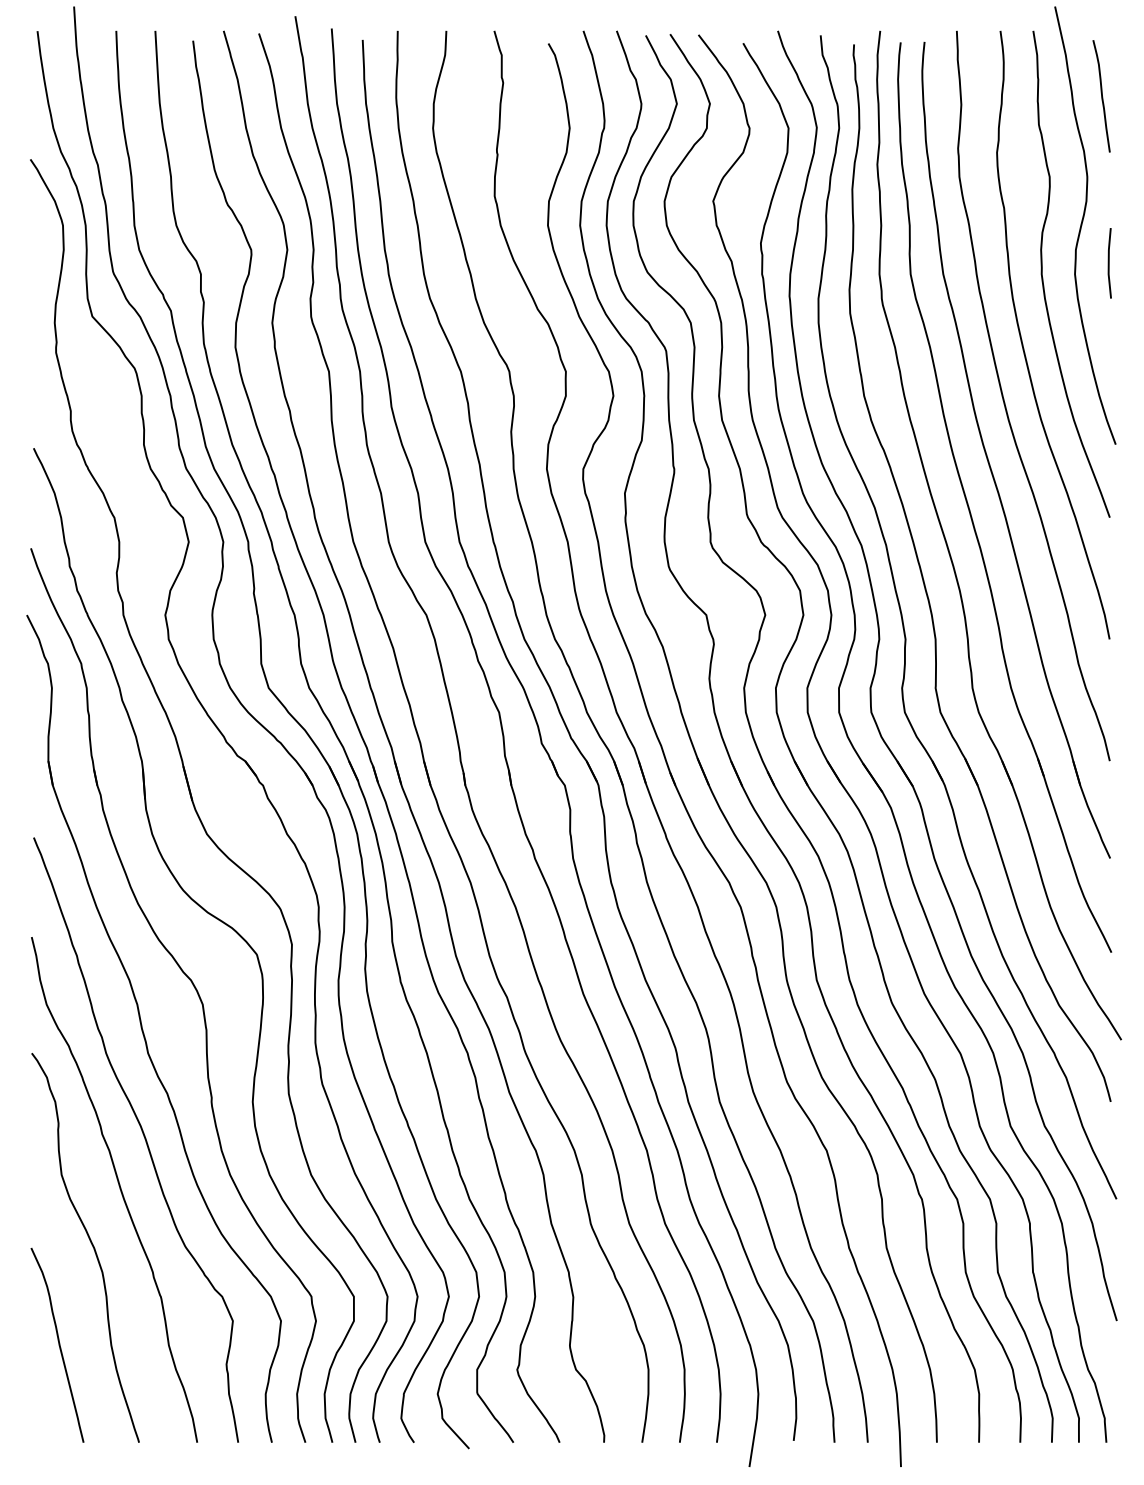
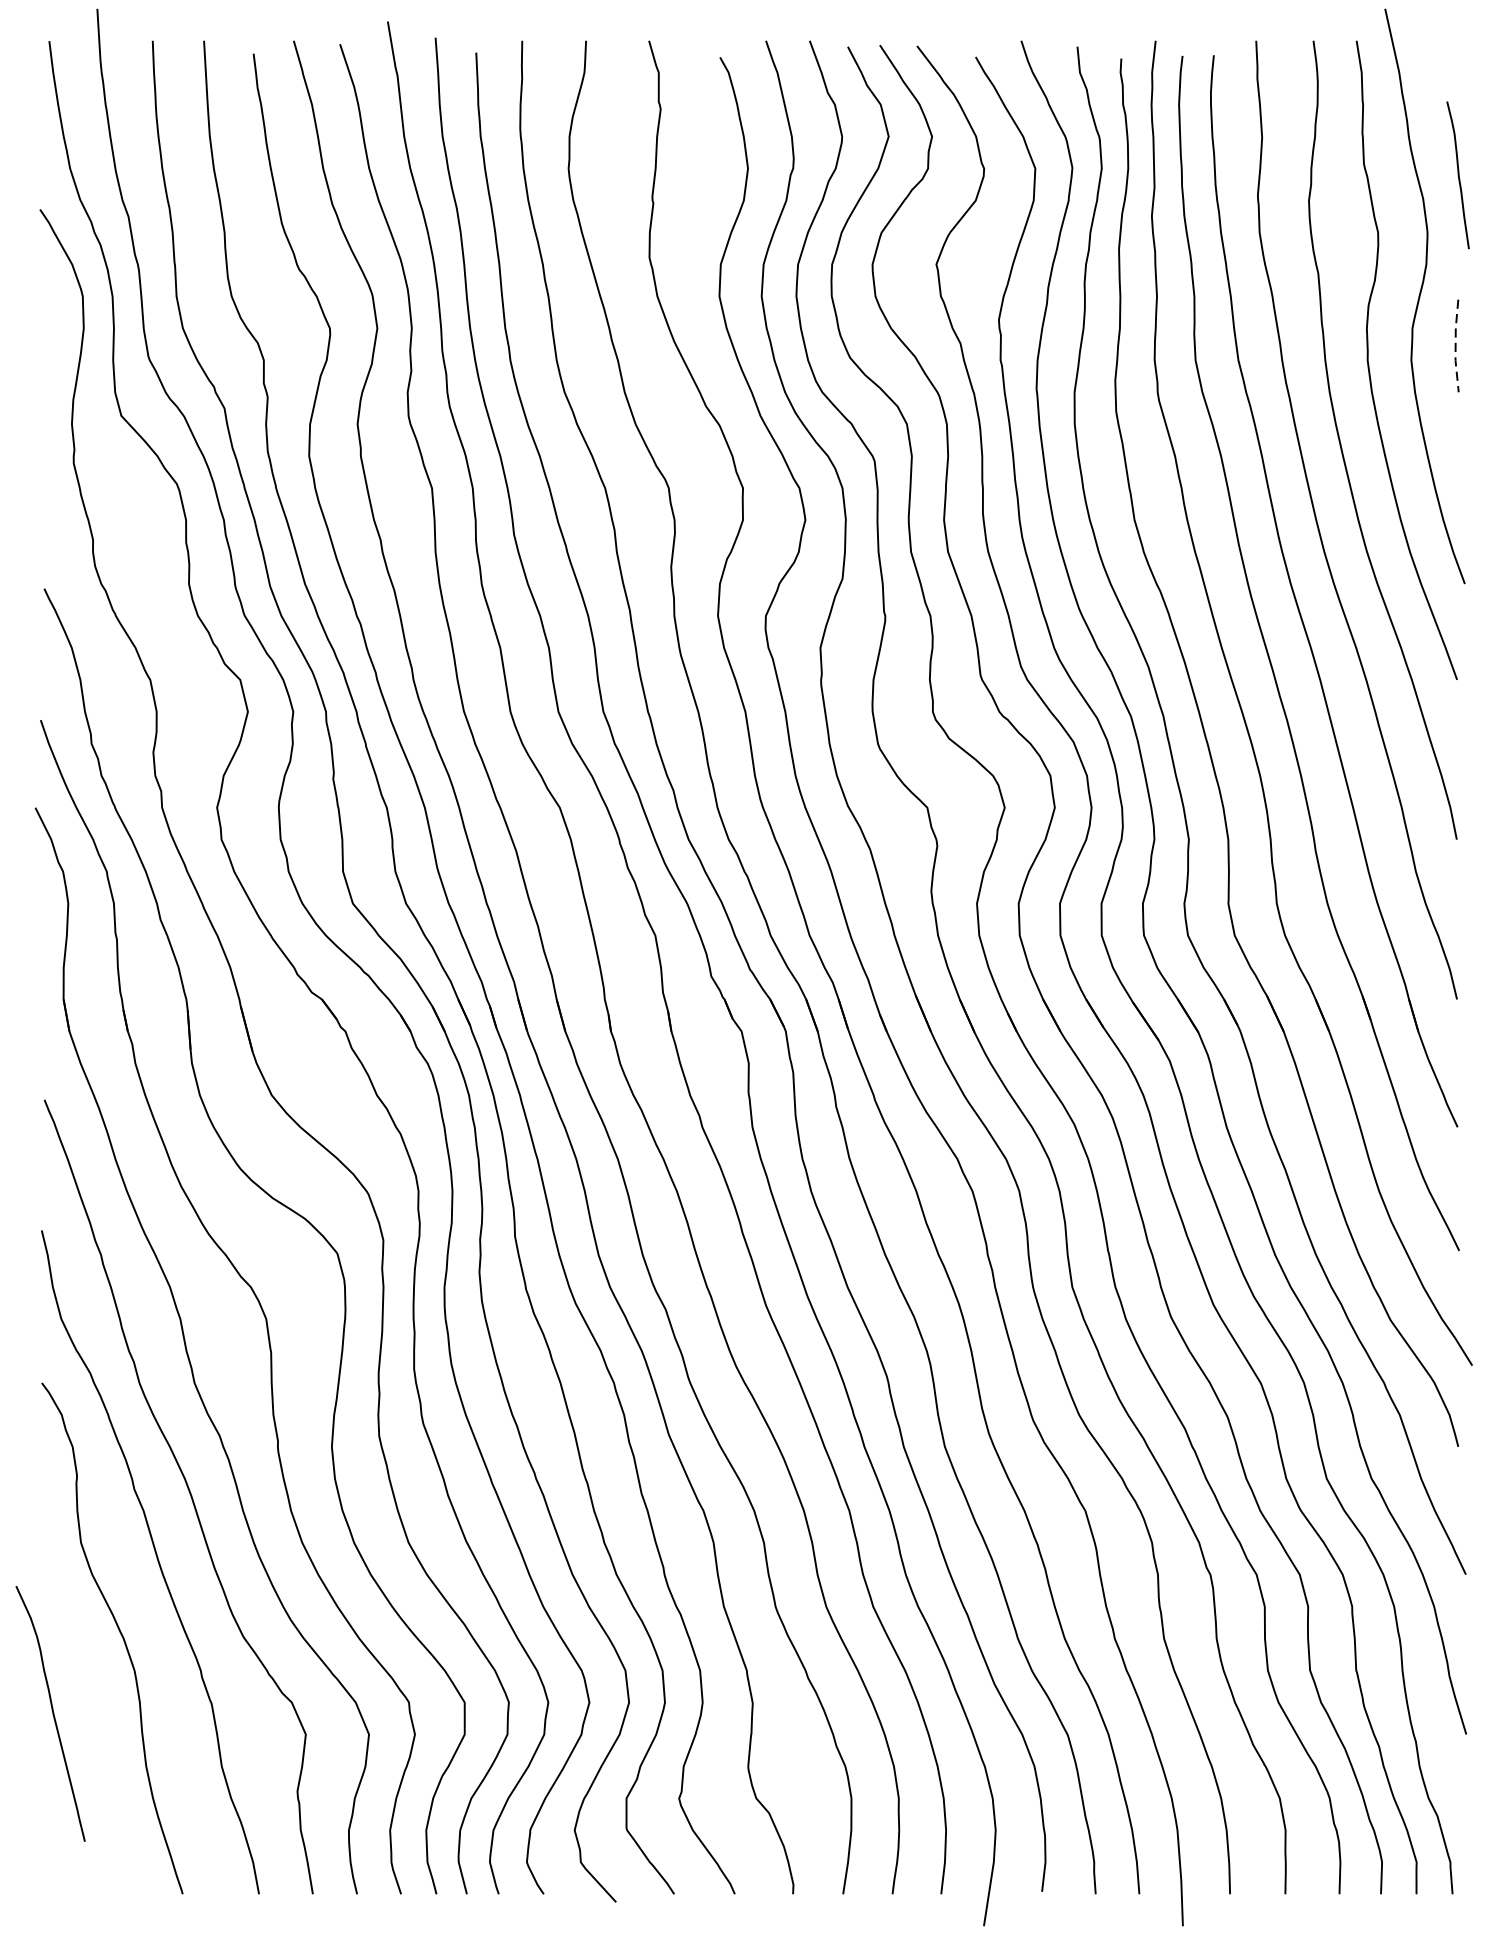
curve: (1101, 96) -> (1457, 175), moved
line: (1108, 263) -> (1455, 346), solid -> dashed
curve: (58, 1345) -> (51, 1714), moved

